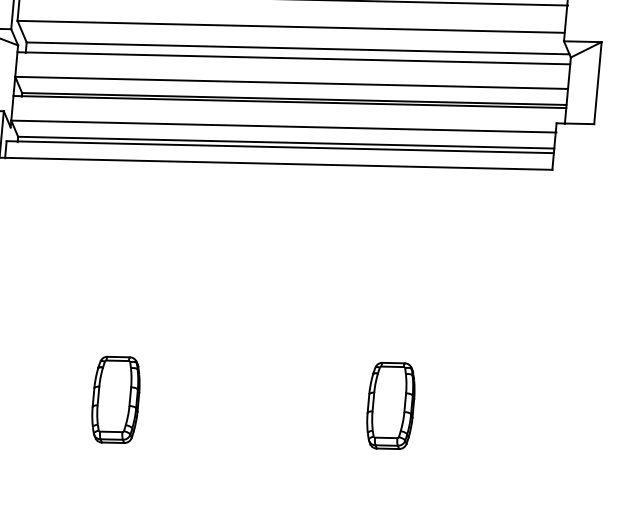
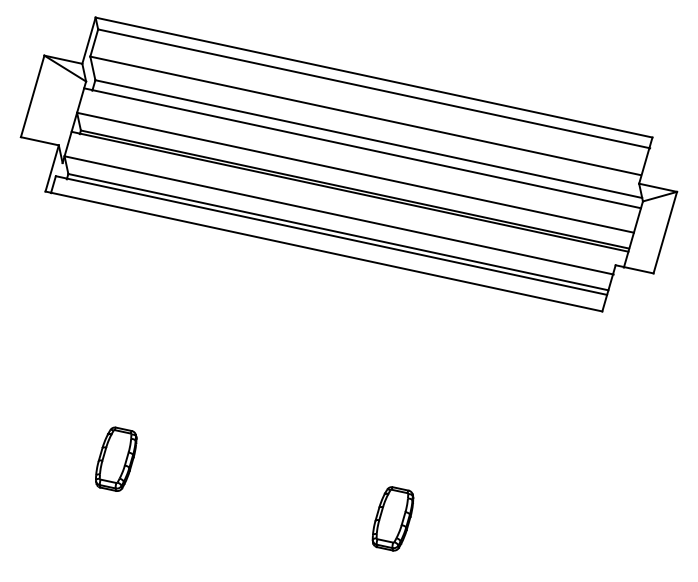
part: (116, 400) -> (116, 459), size x0.7
part: (390, 405) -> (392, 518), size x0.7

